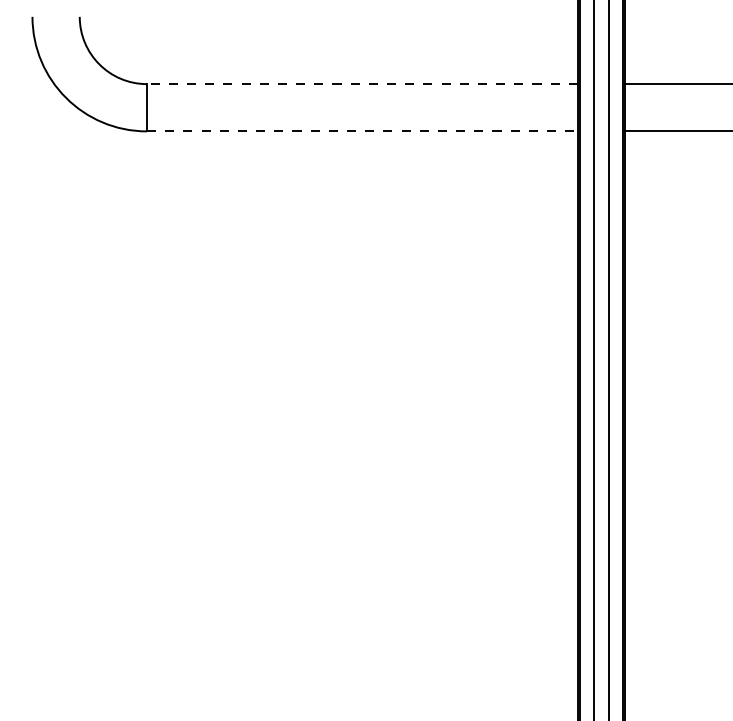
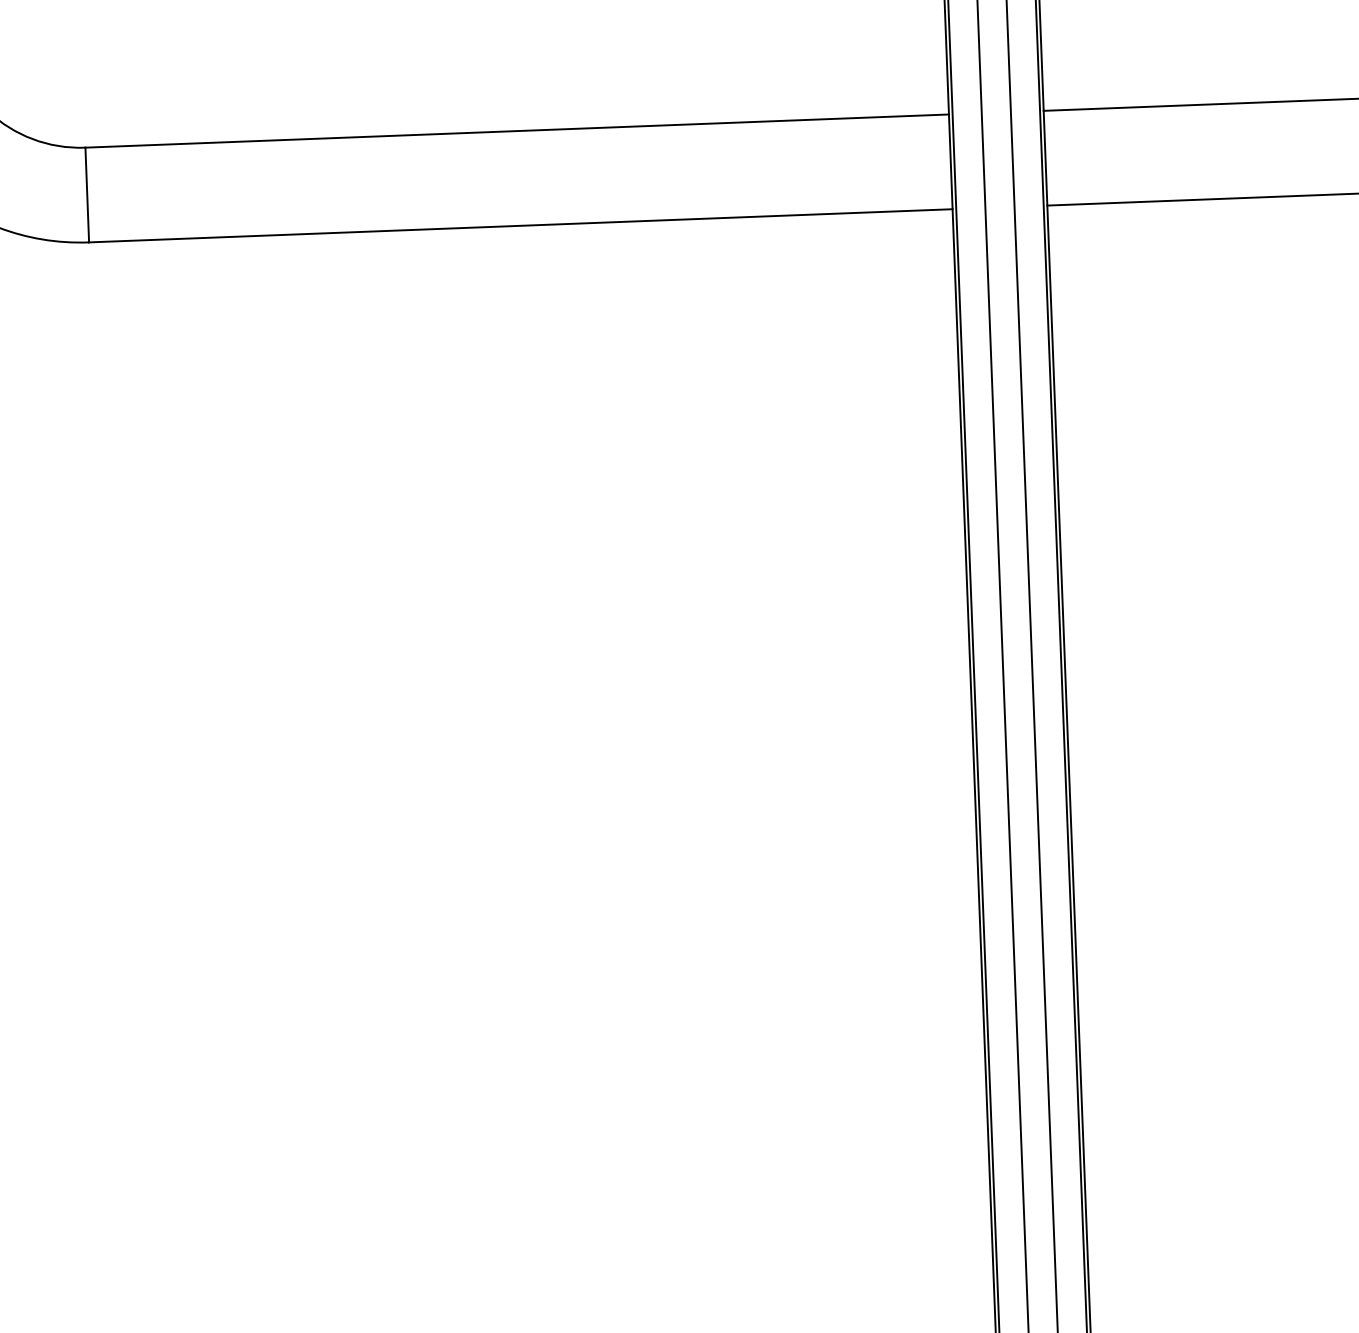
line: (361, 84) -> (515, 131), dashed -> solid
line: (362, 131) -> (520, 225), dashed -> solid

